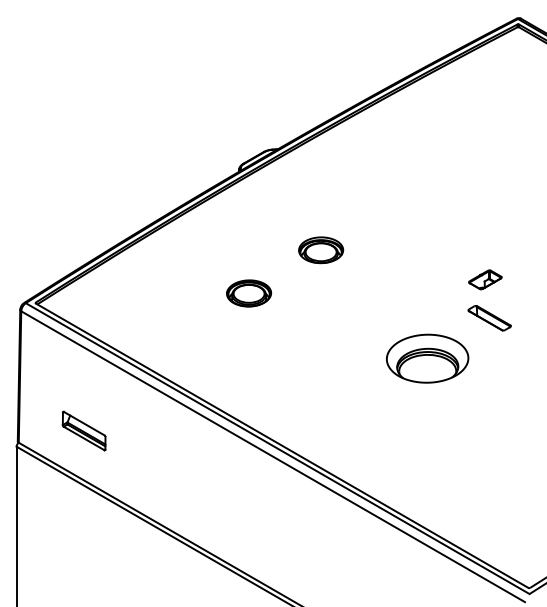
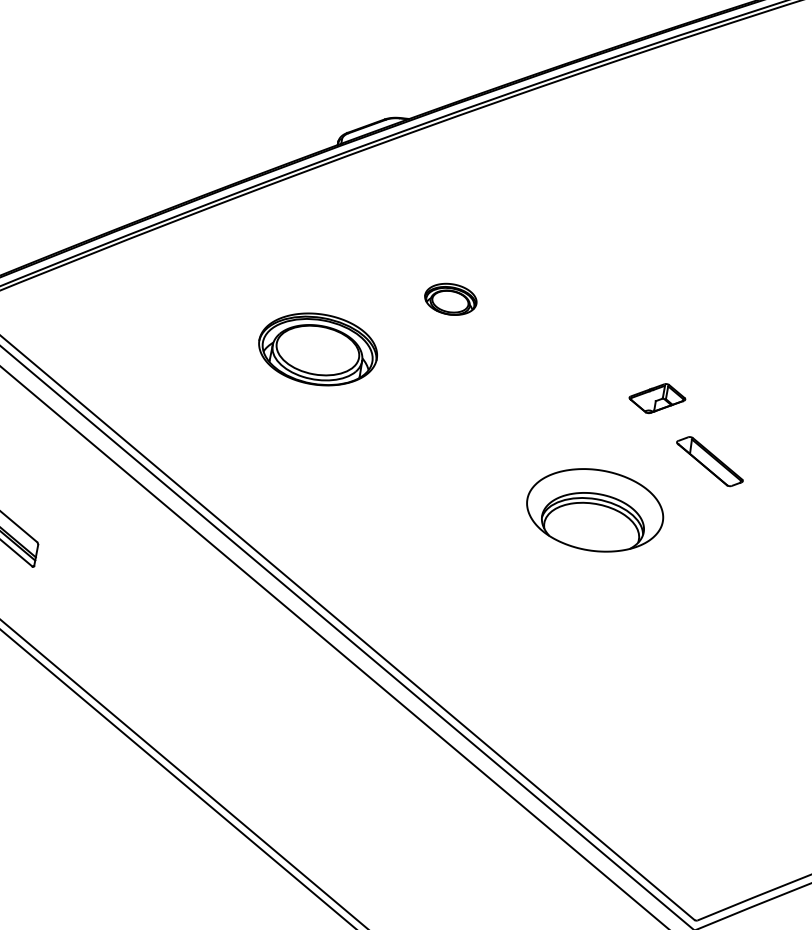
part: (321, 250) -> (451, 299), size x0.7
part: (485, 279) -> (657, 398), moved
part: (249, 293) -> (319, 349), size x1.6

